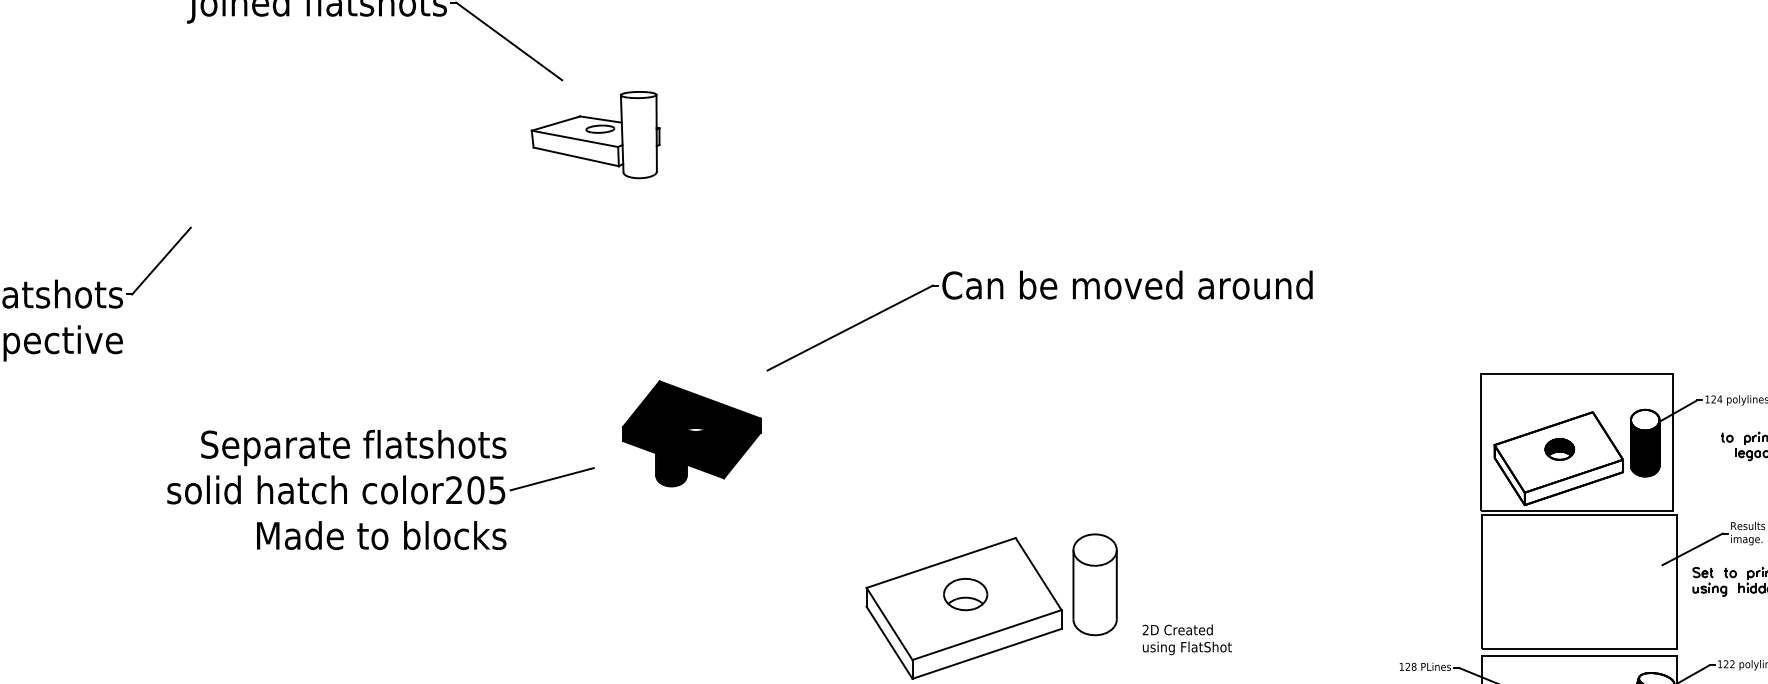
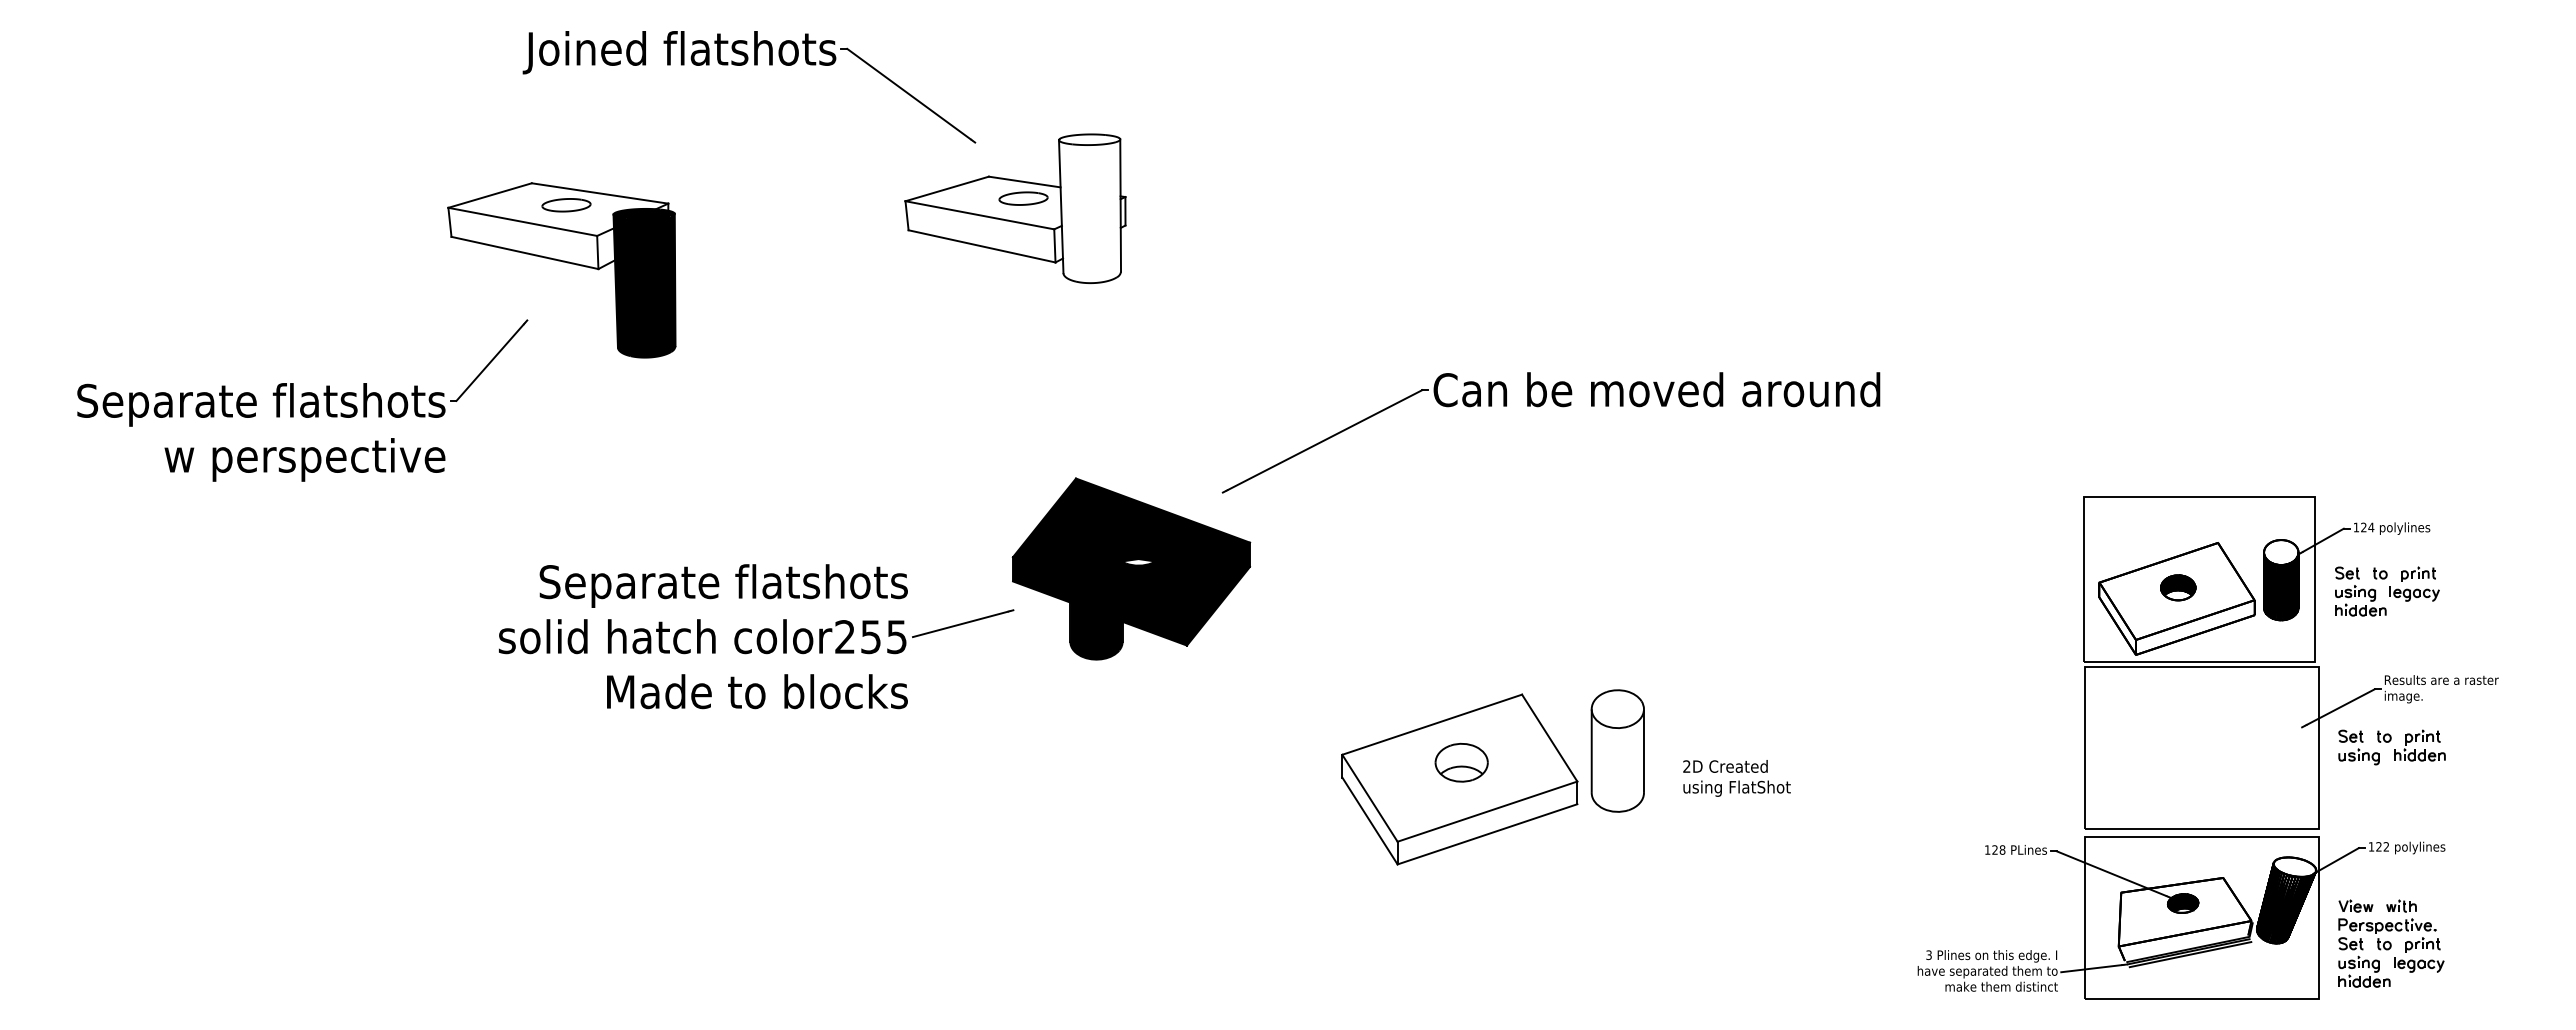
part: (595, 134) -> (1015, 208), size x1.43
part: (220, 179) -> (562, 262), added
part: (691, 433) -> (1131, 568), size x1.43
part: (1710, 452) -> (2360, 591), added
text: (476, 490) -> (871, 637), color205 -> color255
text: (1186, 639) -> (1736, 778), moved

